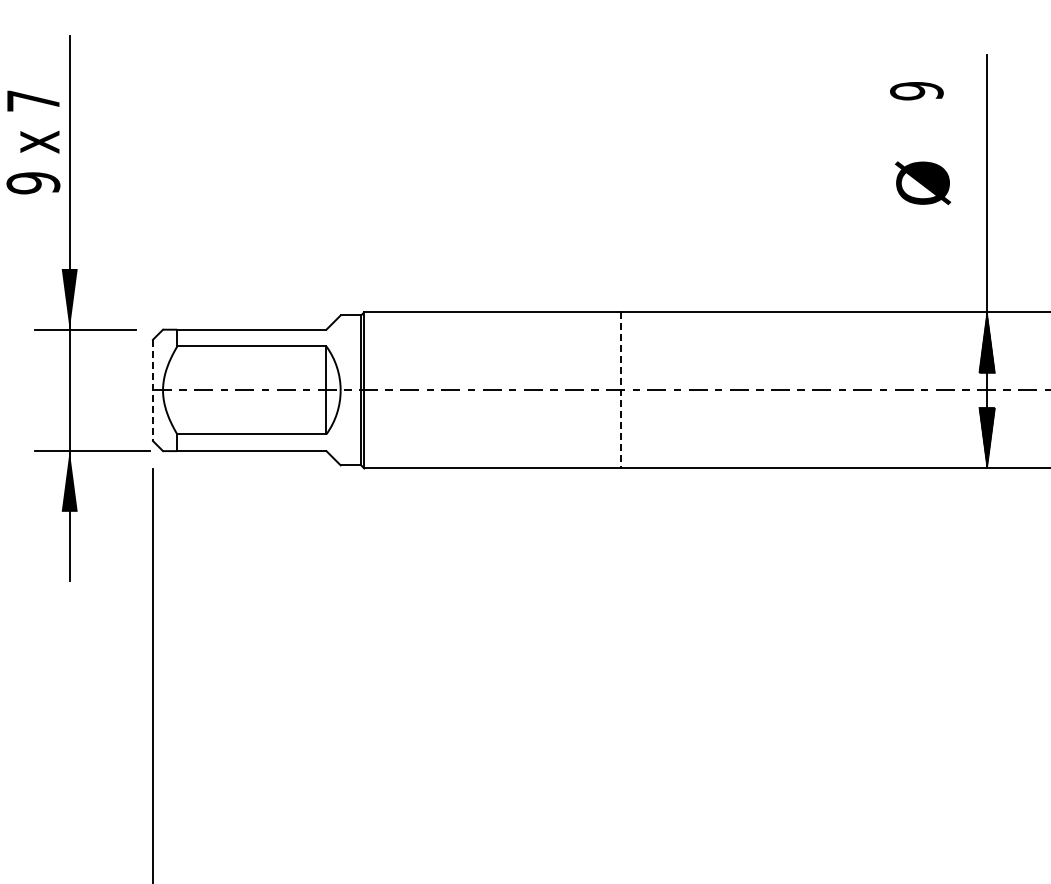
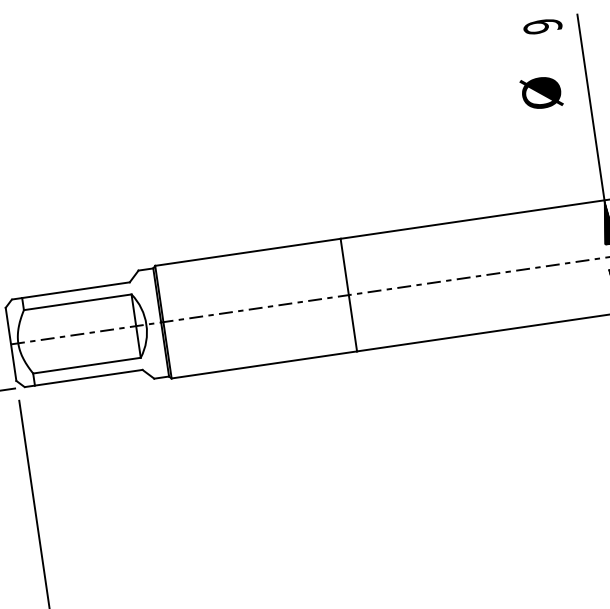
text: (916, 91) -> (542, 26), moved
text: (923, 182) -> (541, 92), moved
line: (152, 390) -> (10, 344), dashed -> solid
line: (621, 390) -> (348, 295), dashed -> solid

